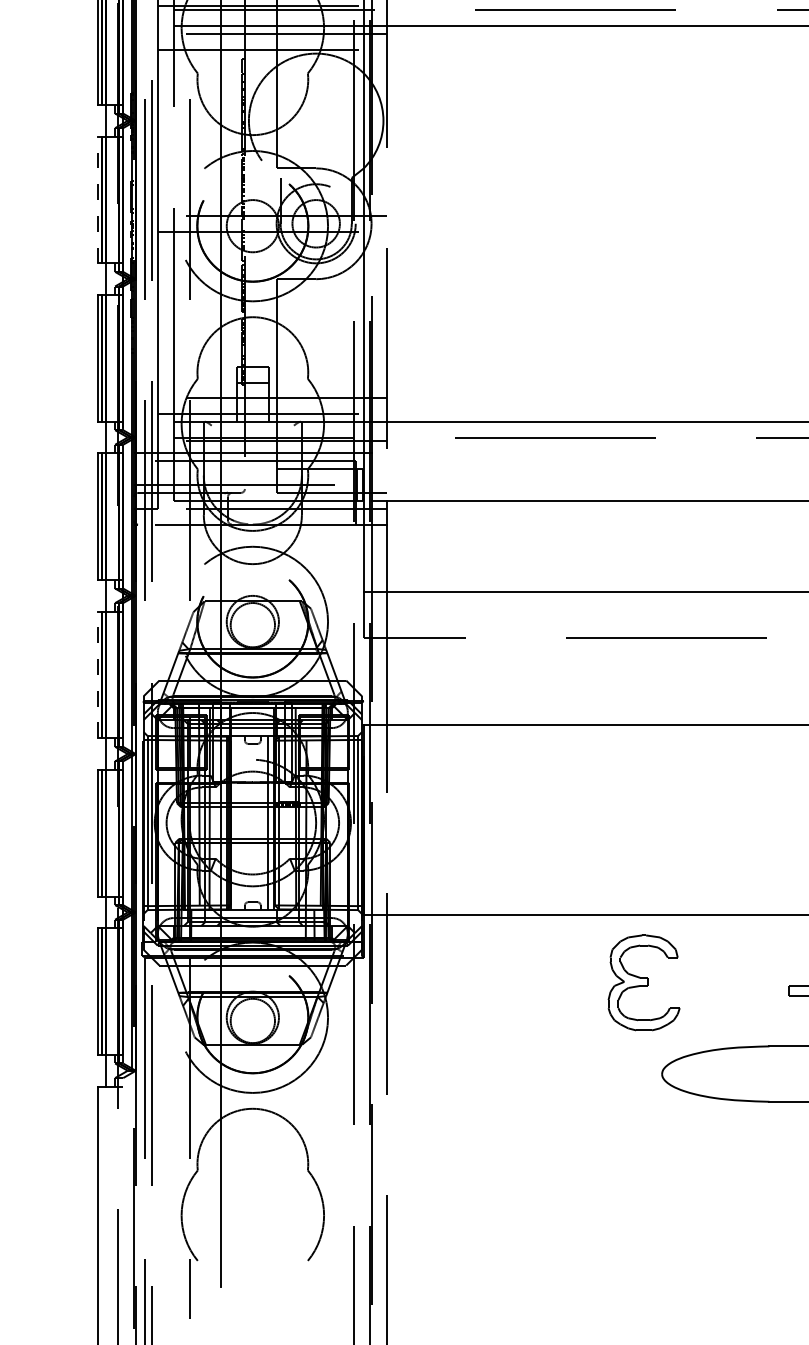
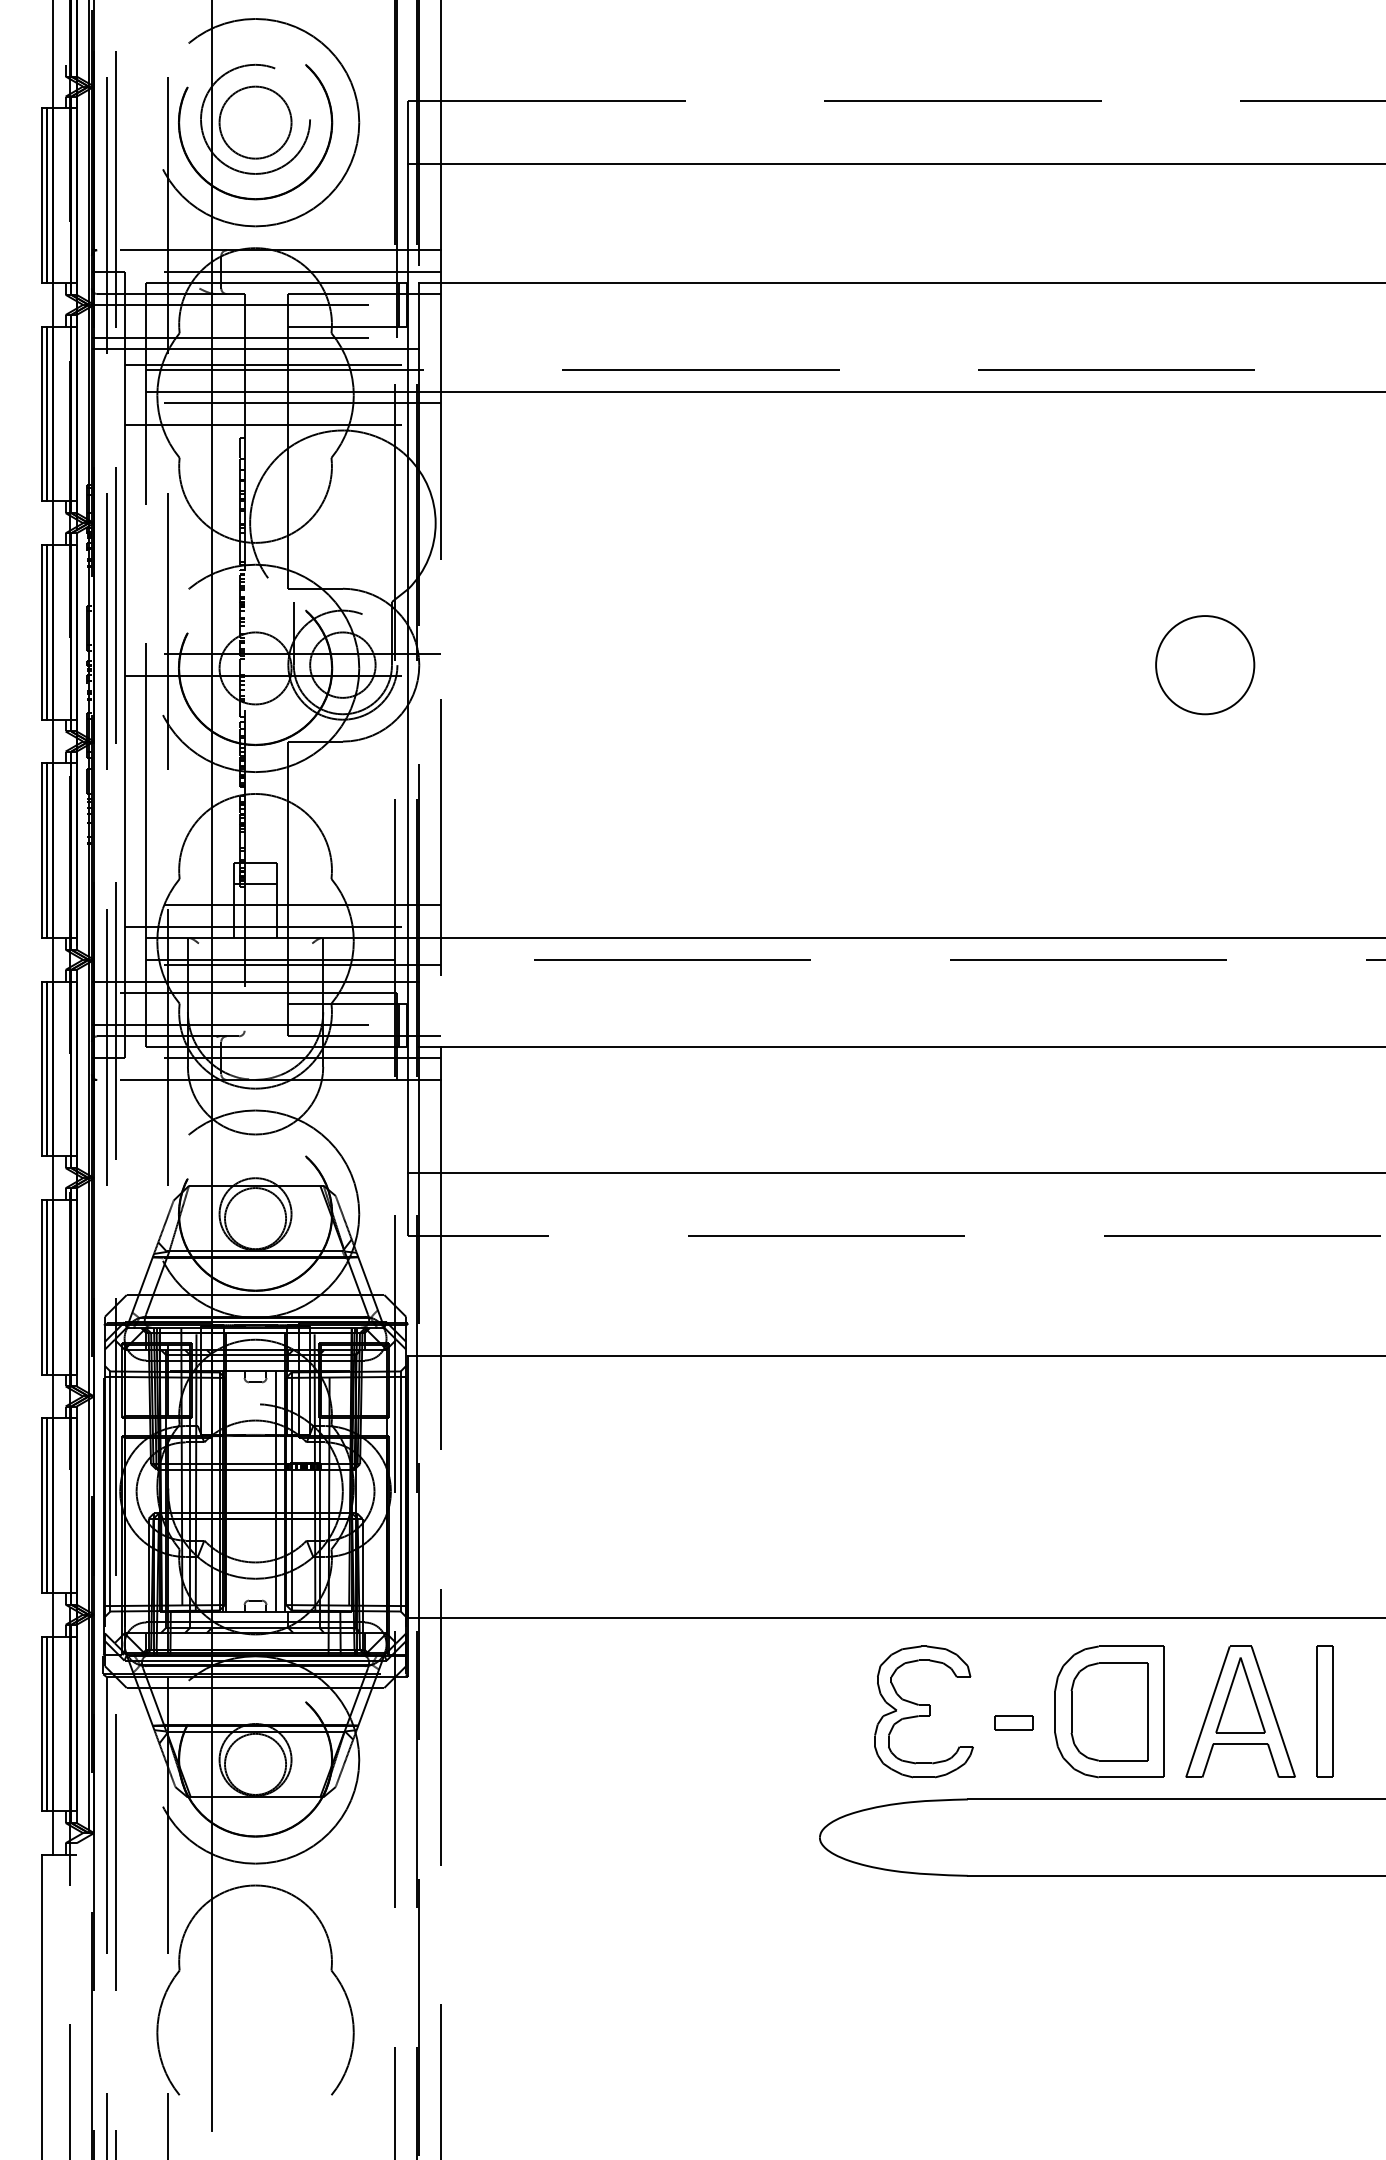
line: (97, 199) -> (41, 631), dashed -> solid
line: (97, 674) -> (41, 1286), dashed -> solid
part: (643, 982) -> (923, 1711), moved

